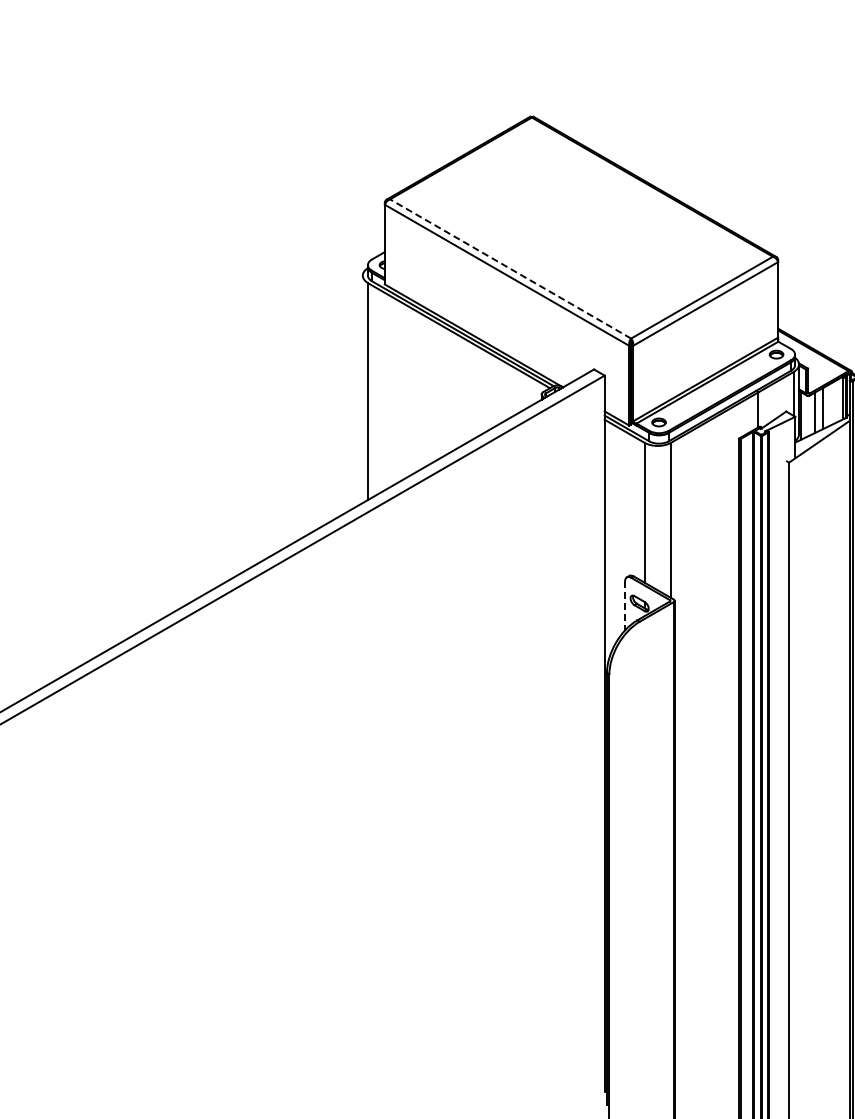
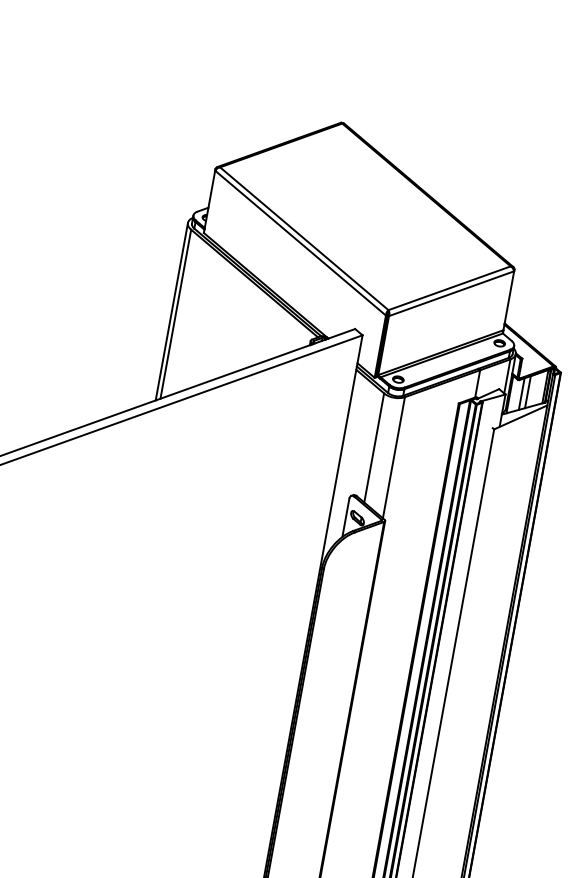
line: (510, 268) -> (304, 238), dashed -> solid
line: (362, 389) -> (171, 311), added
line: (625, 605) -> (346, 517), dashed -> solid

